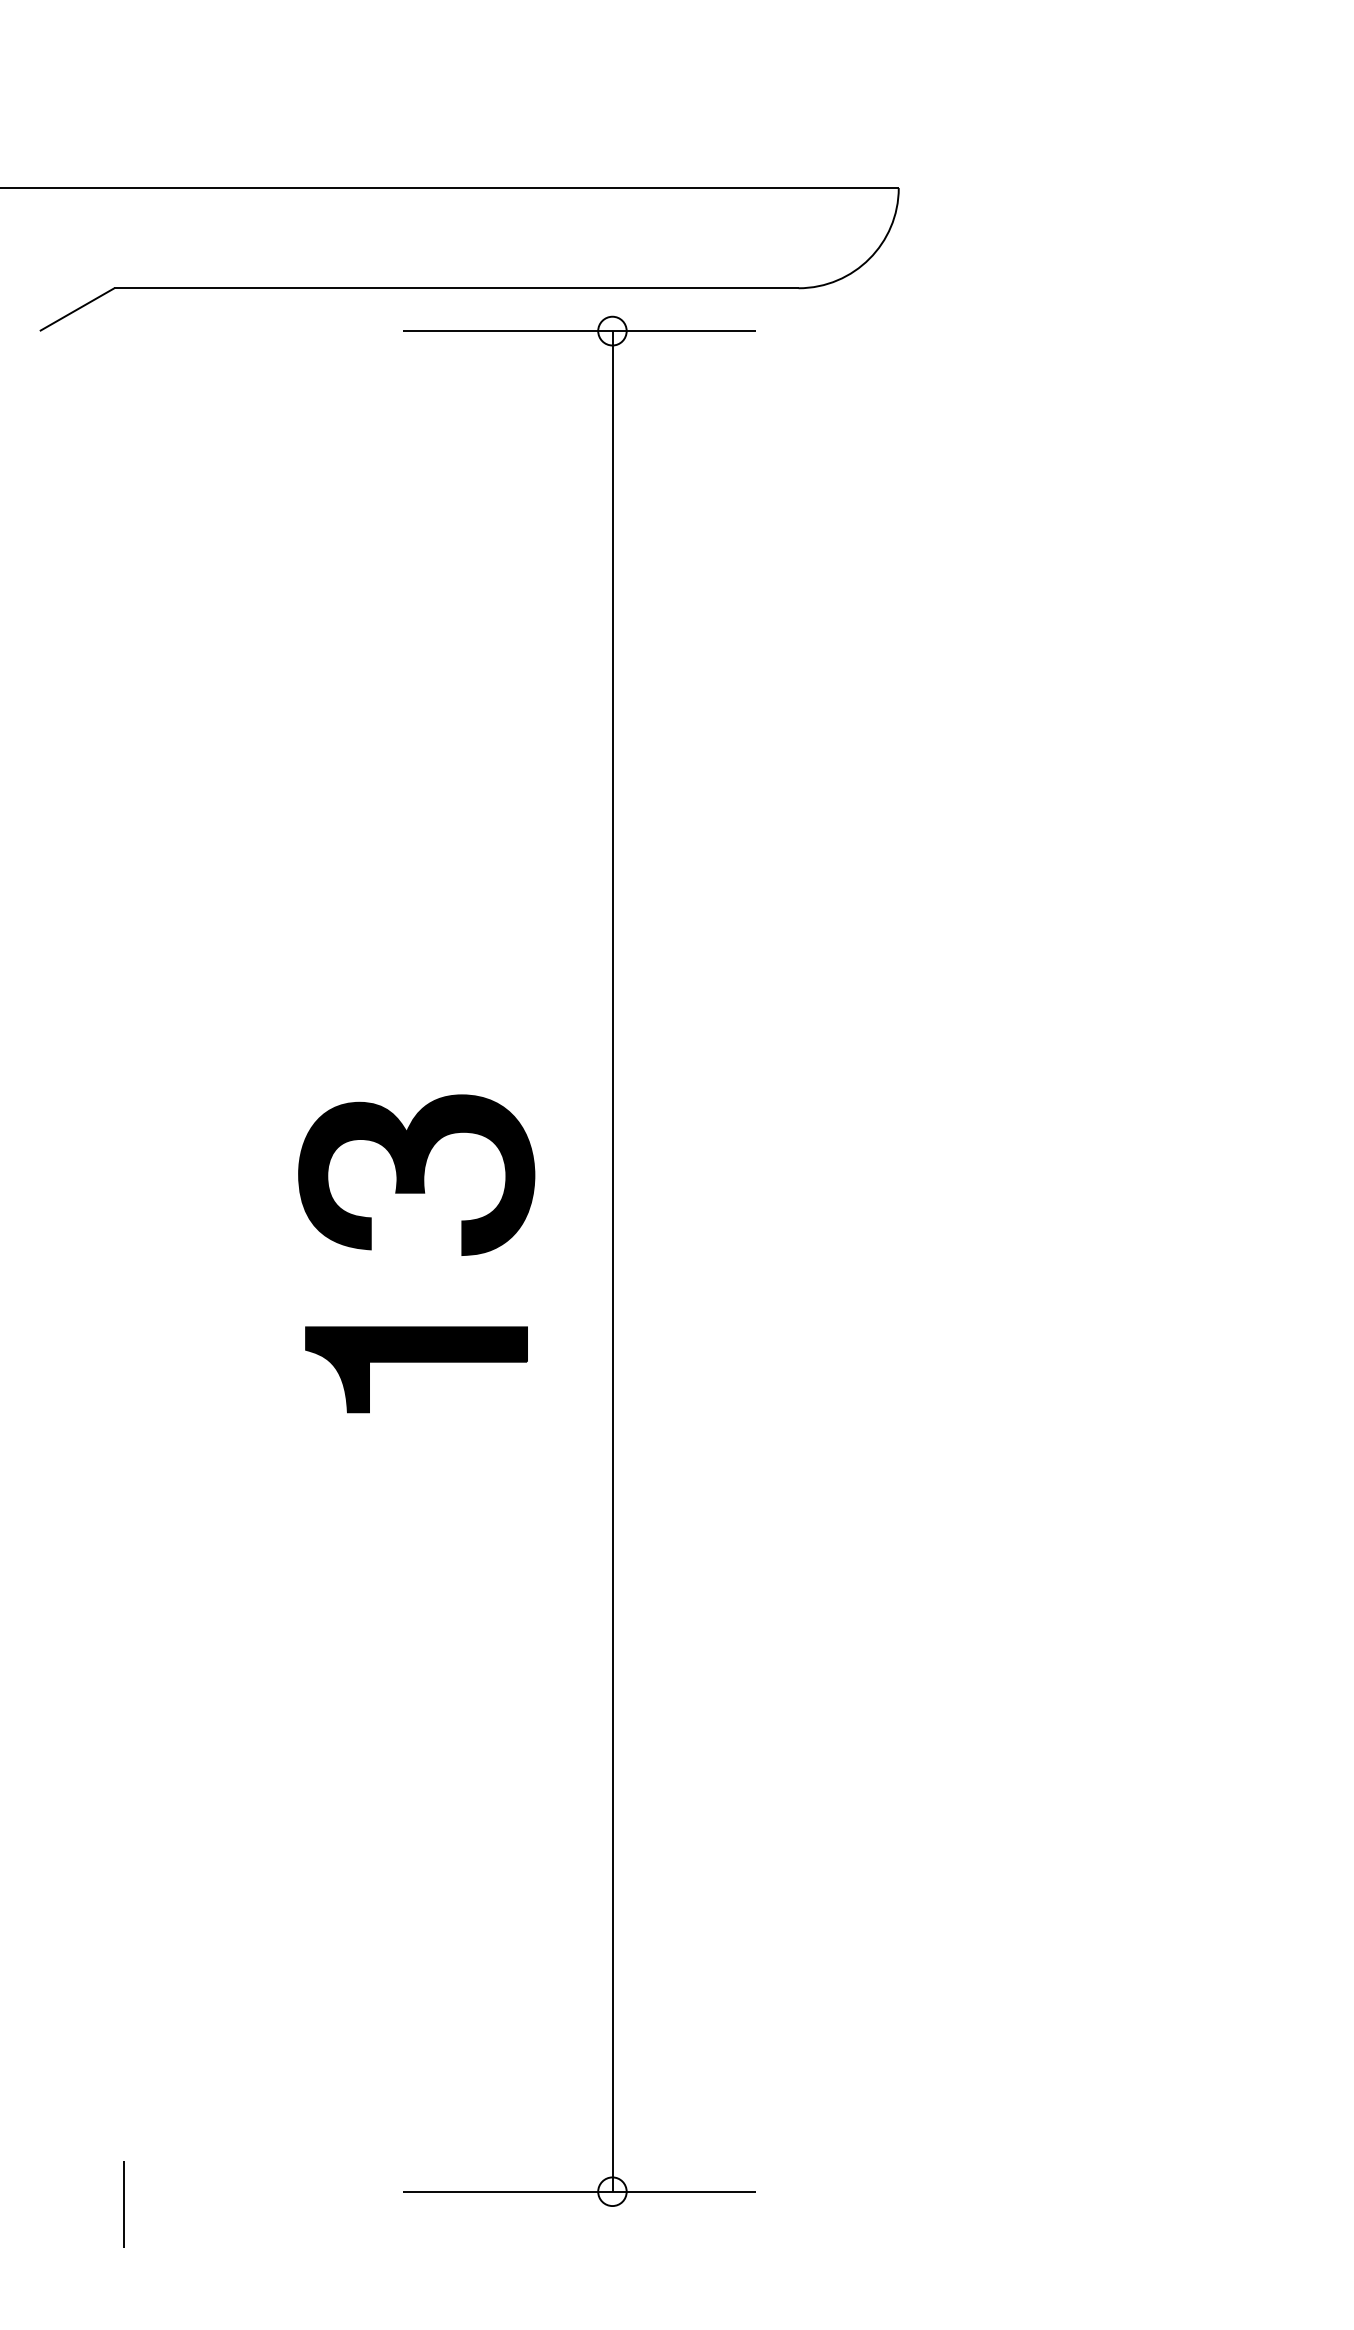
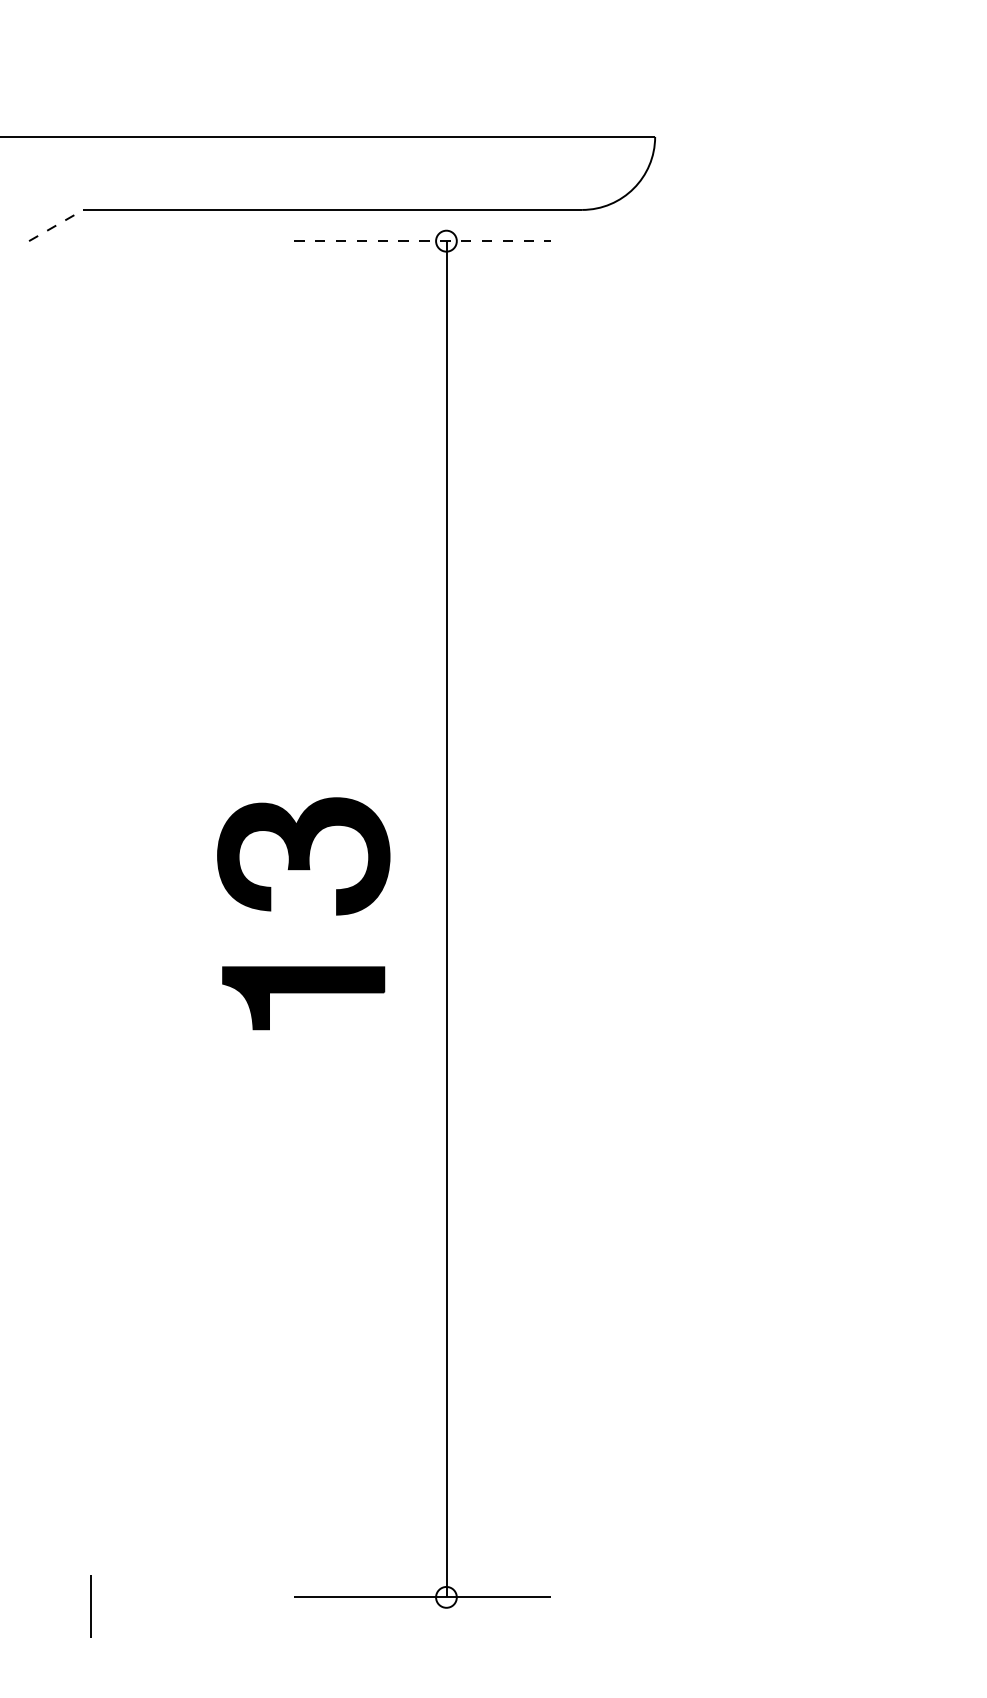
line: (77, 309) -> (56, 225), solid -> dashed
line: (580, 331) -> (423, 241), solid -> dashed

